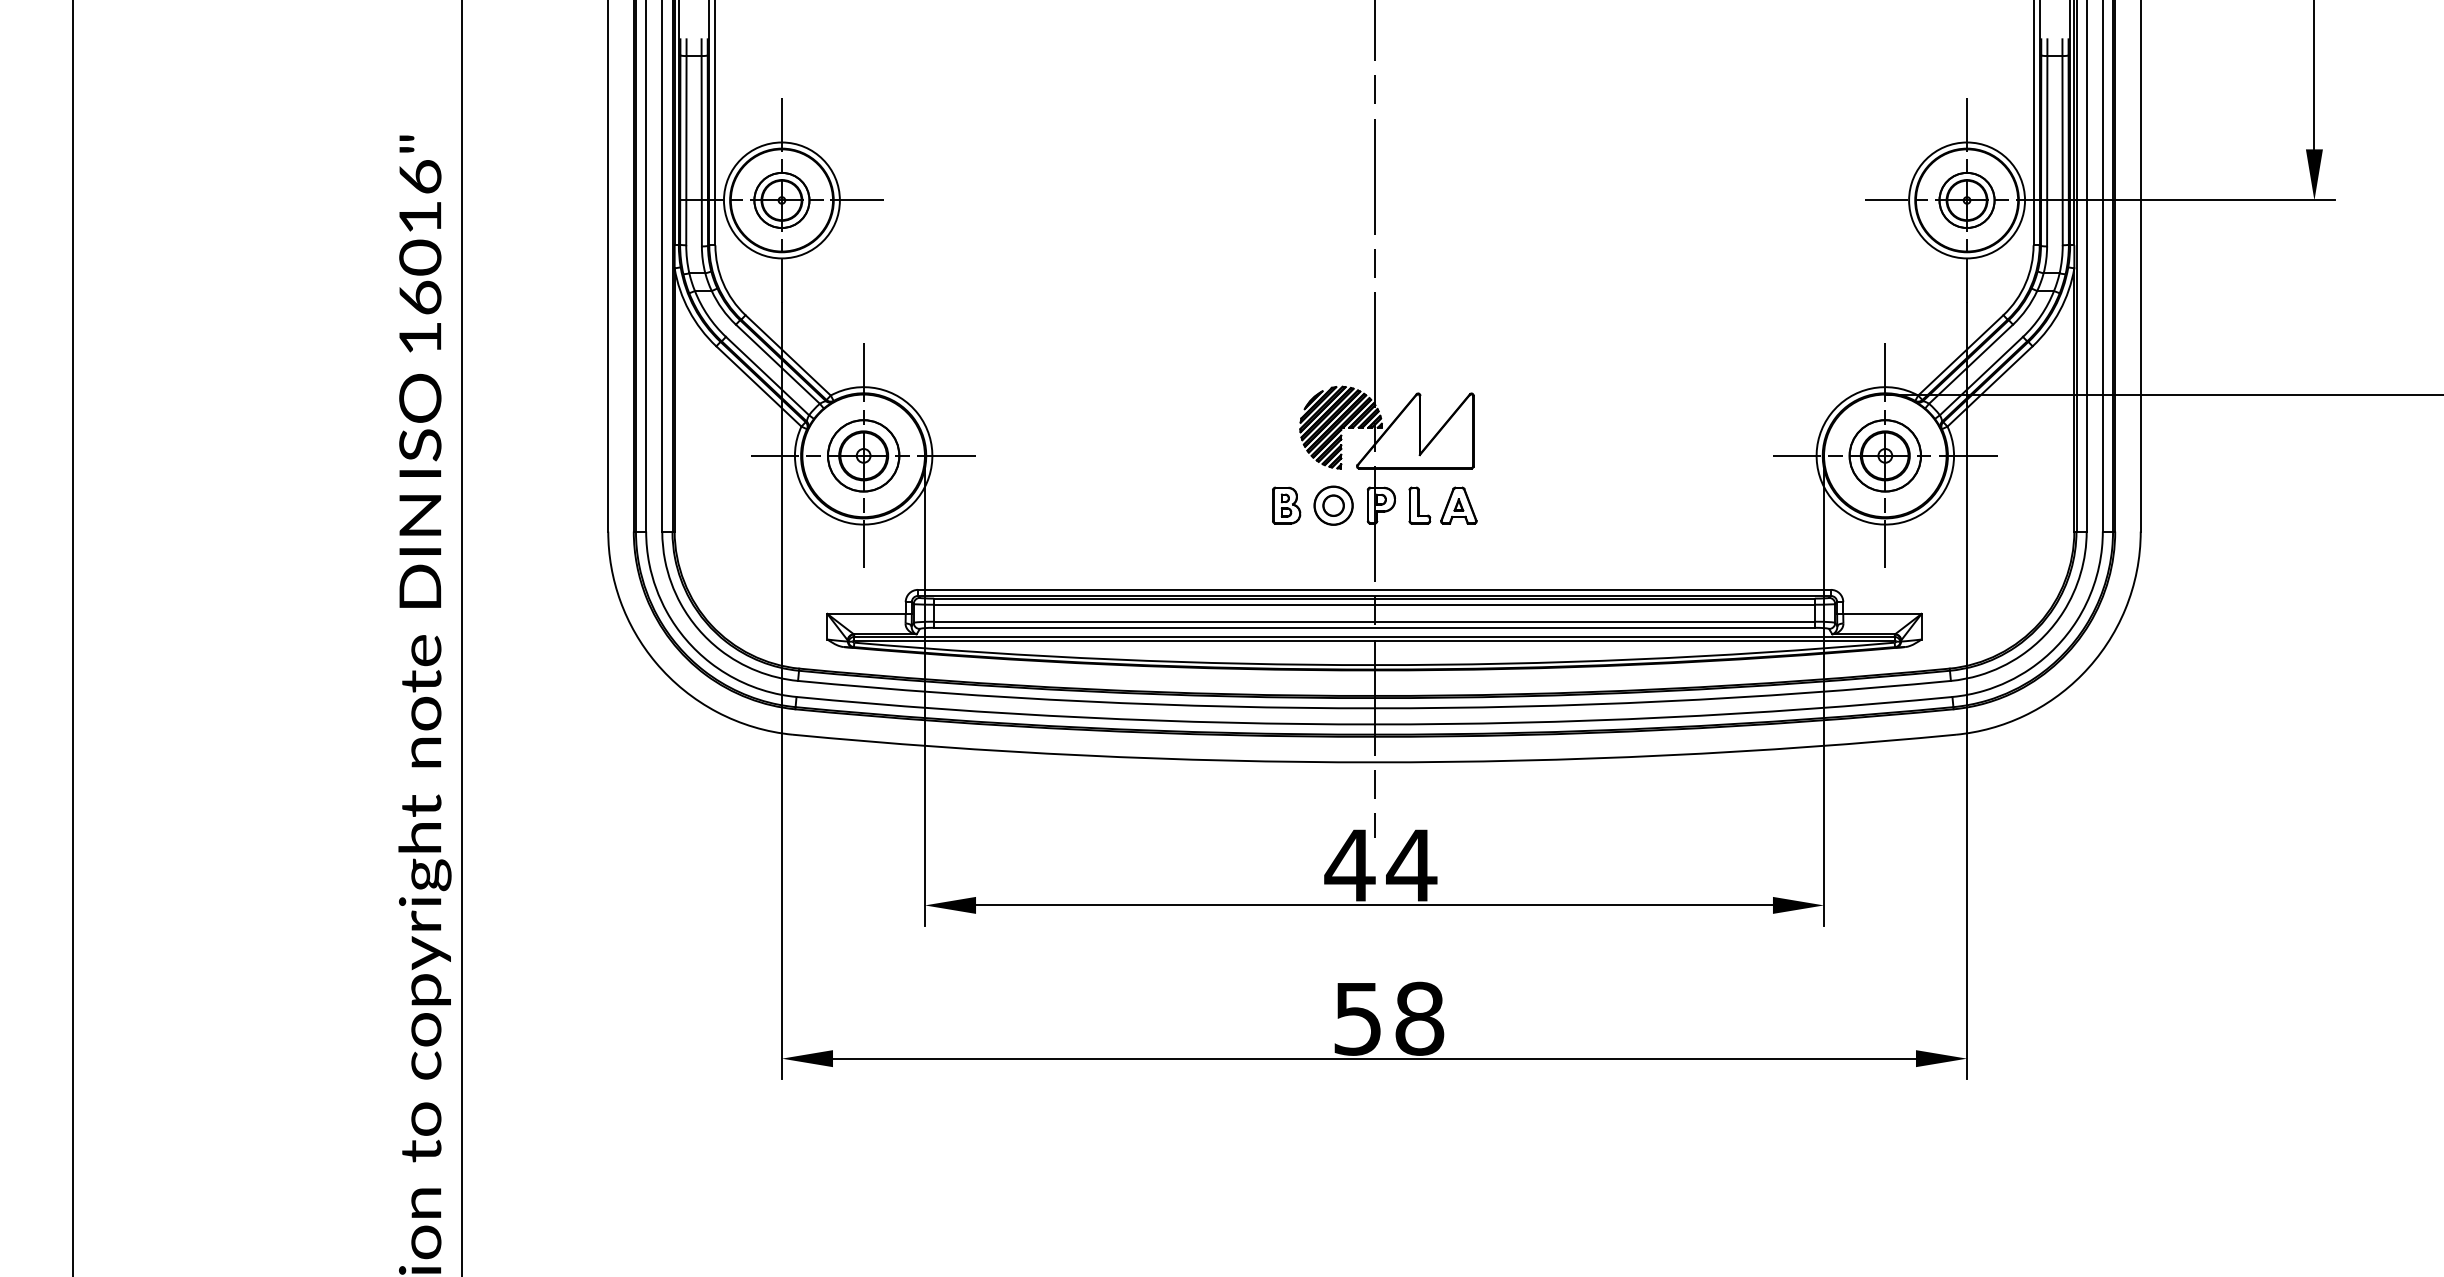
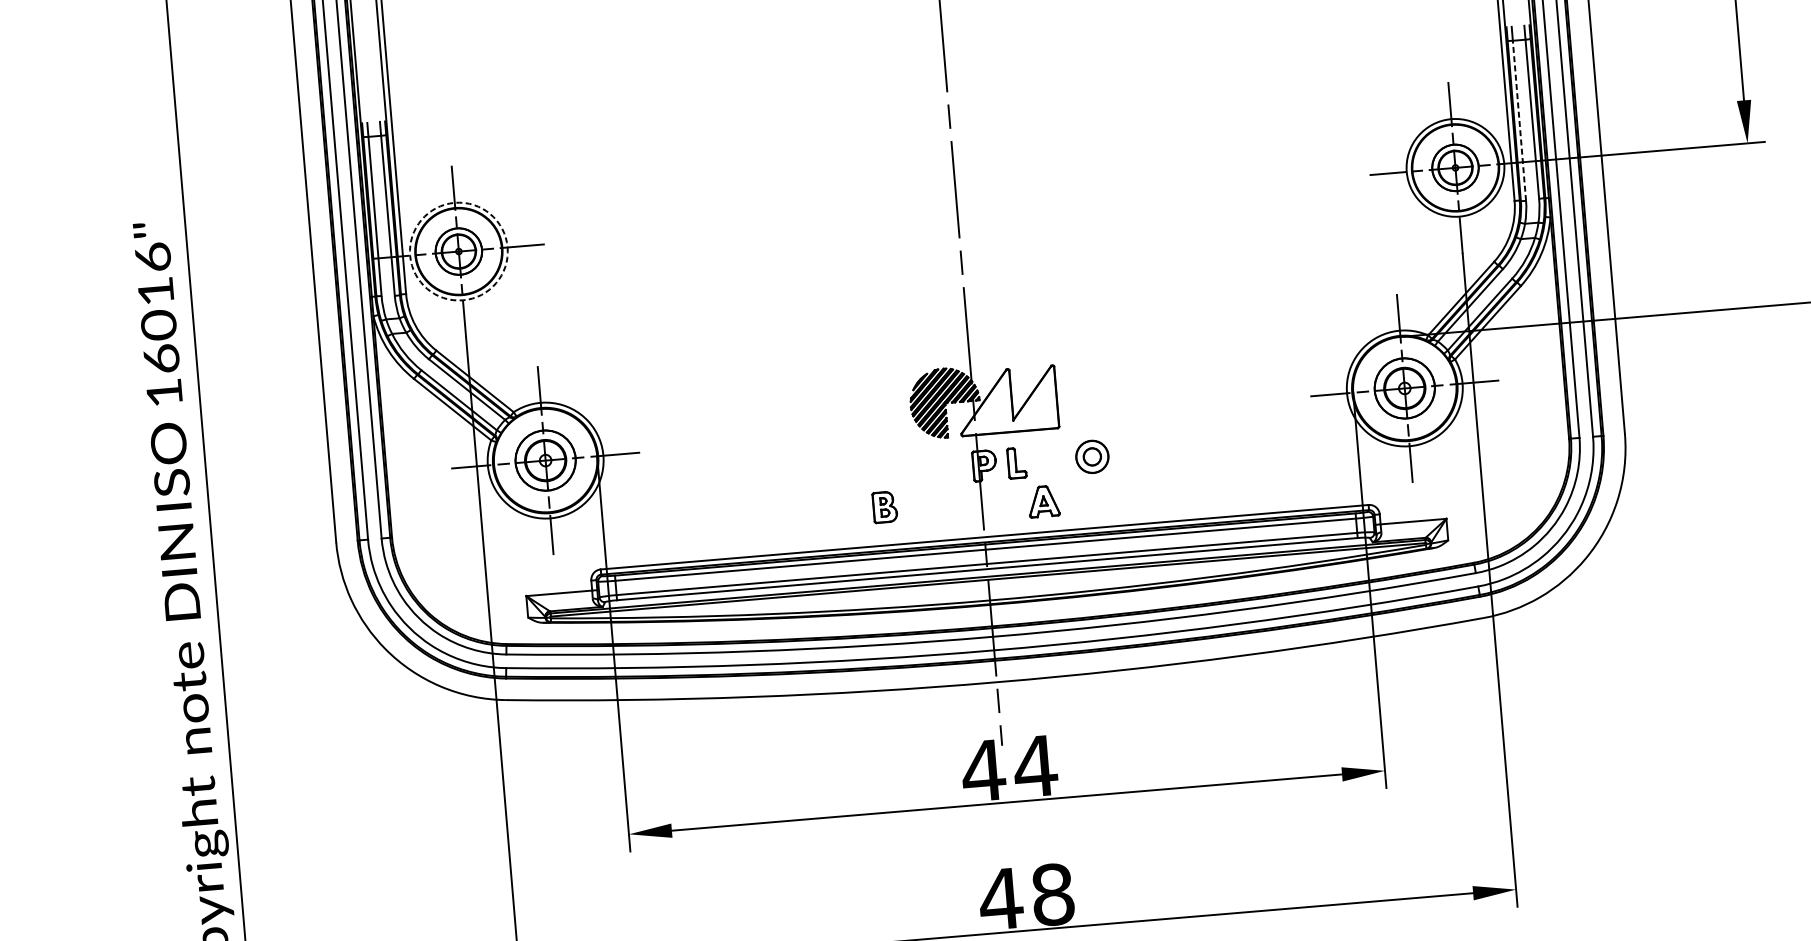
line: (2047, 150) -> (1519, 120), solid -> dashed
circle: (781, 200) -> (458, 251), solid -> dashed
part: (1286, 505) -> (884, 507), moved
part: (1333, 505) -> (1092, 456), moved
part: (1458, 505) -> (1043, 501), moved
text: (1357, 1019) -> (1000, 899), 58 -> 48

